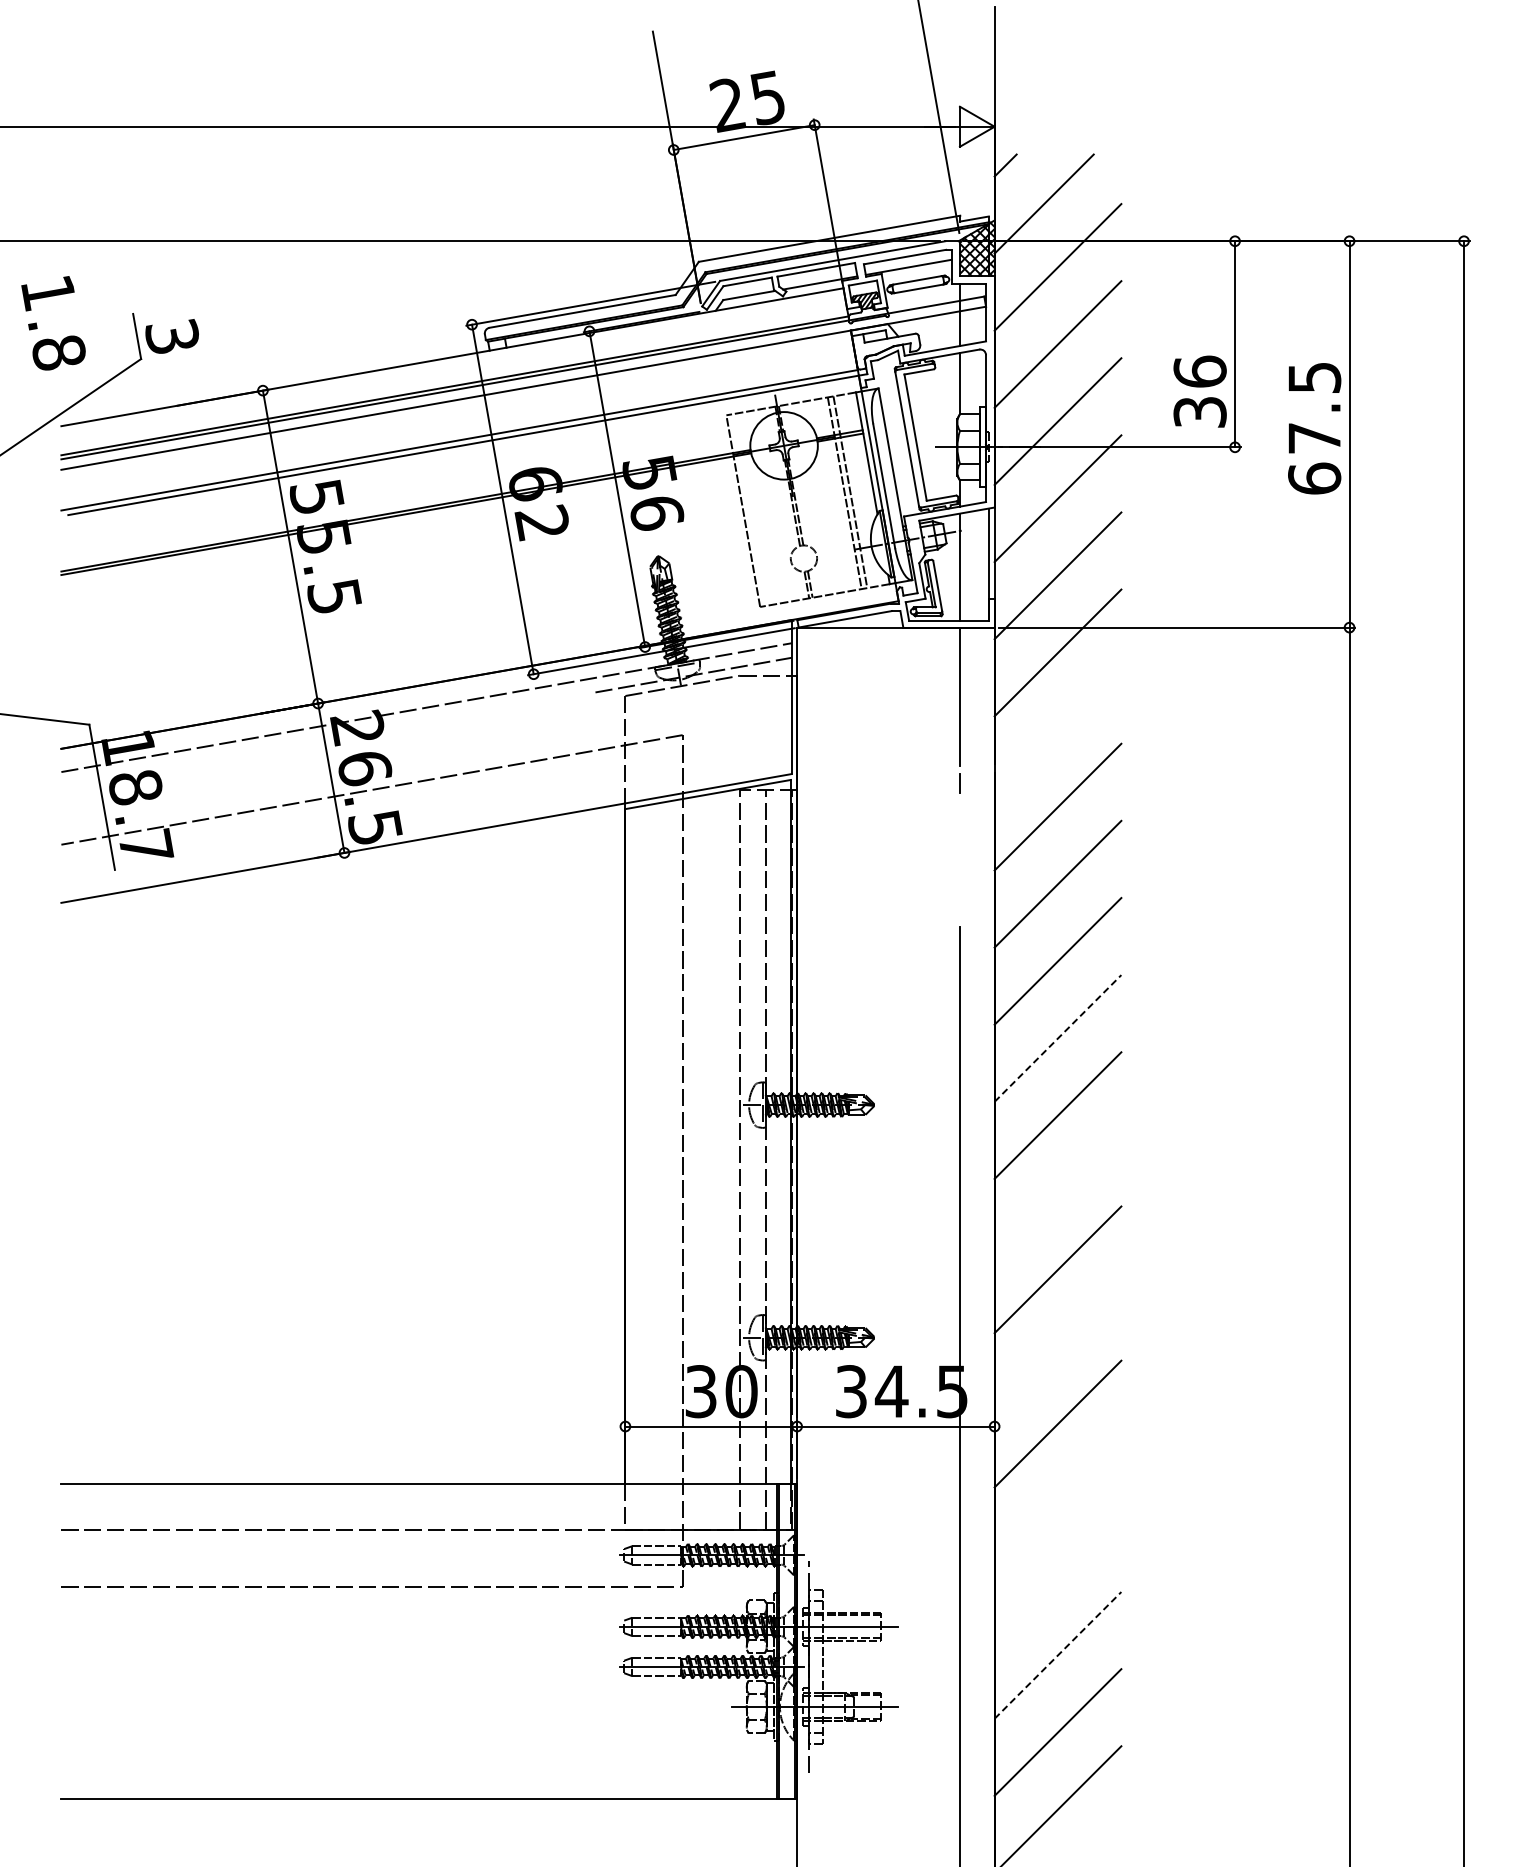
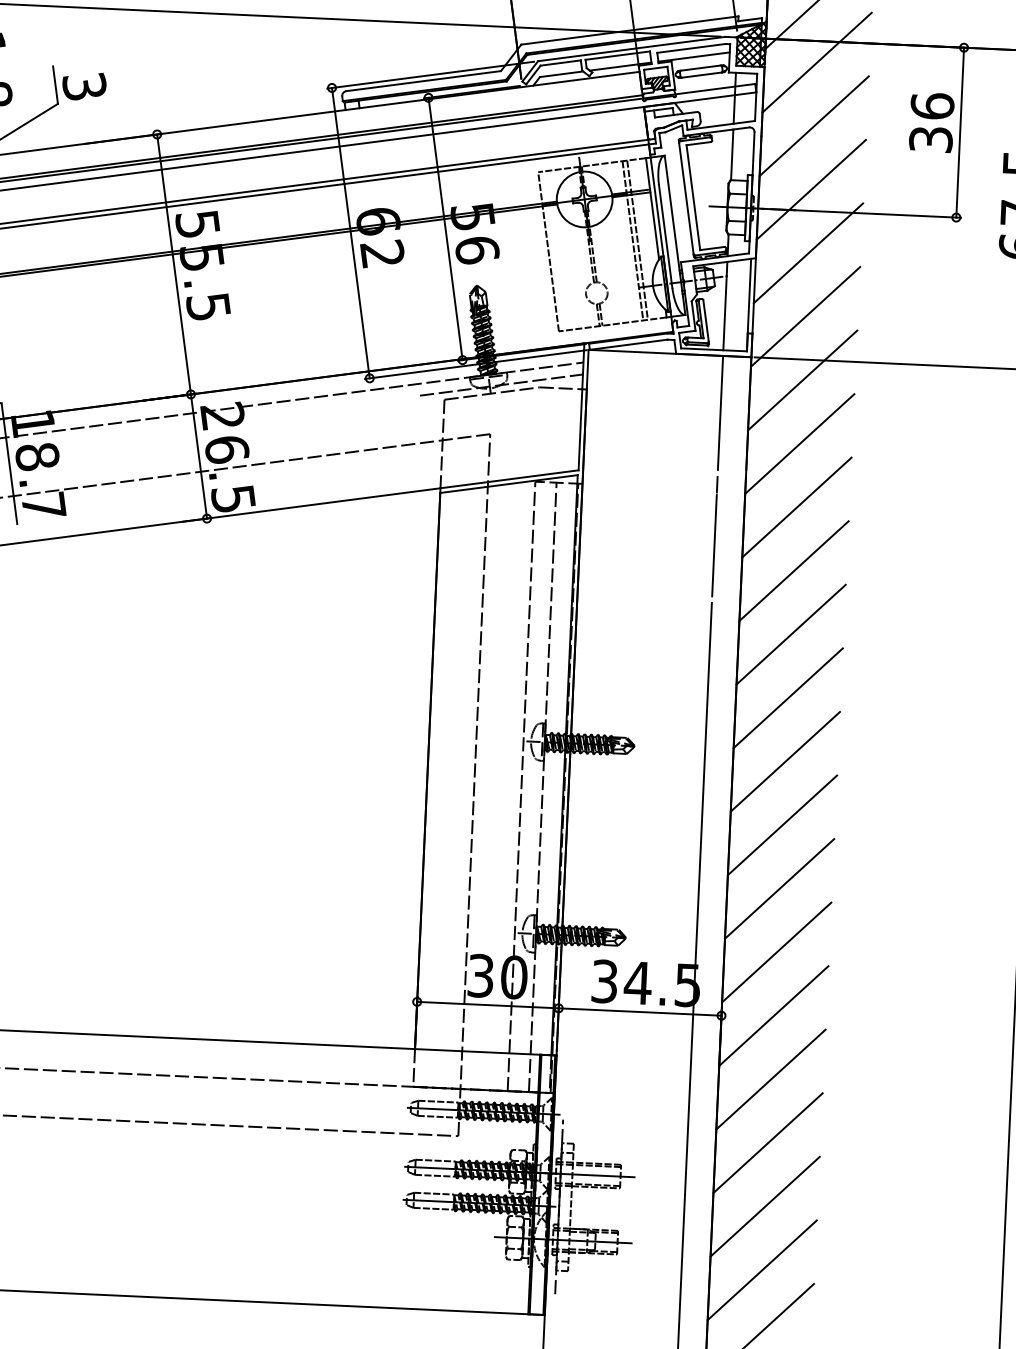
text: (1199, 391) -> (931, 122), moved
line: (1057, 729) -> (799, 443), added
line: (960, 857) -> (714, 545), added
line: (1058, 1038) -> (788, 698), dashed -> solid
line: (1057, 1192) -> (782, 825), added
line: (1057, 1346) -> (776, 952), added
line: (1057, 1500) -> (770, 1079), added
line: (1057, 1577) -> (767, 1142), added
line: (1058, 1655) -> (765, 1206), dashed -> solid

